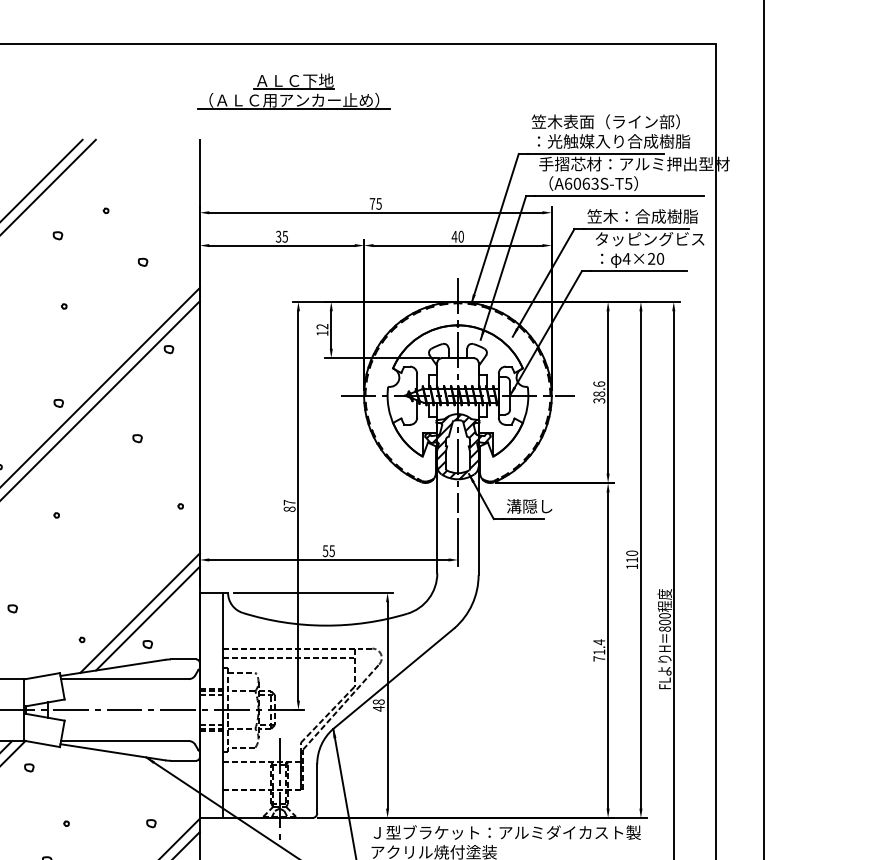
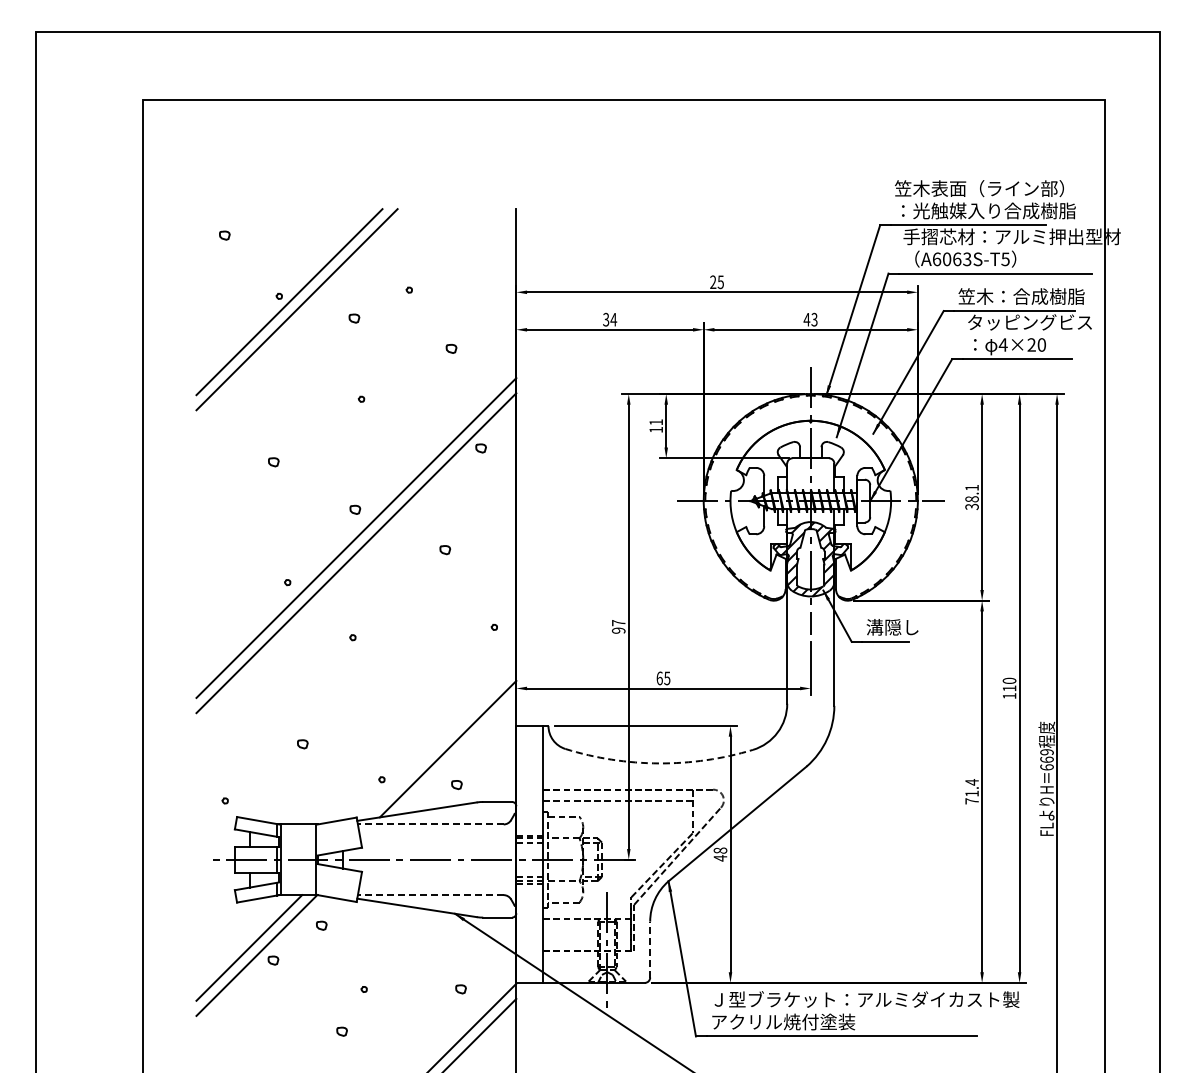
part: (294, 91) -> (624, 153), removed
text: (372, 203) -> (713, 281), 75 -> 25
text: (285, 236) -> (613, 319), 35 -> 34
text: (461, 236) -> (814, 319), 40 -> 43
text: (321, 326) -> (655, 422), 12 -> 11
text: (598, 383) -> (971, 487), 38.6 -> 38.1
text: (289, 509) -> (618, 630), 87 -> 97
text: (325, 551) -> (659, 678), 55 -> 65
line: (147, 618) -> (456, 755), removed
text: (664, 622) -> (1046, 759), 800 -> 669
arc: (325, 625) -> (659, 763), solid -> dashed
line: (124, 679) -> (430, 824), solid -> dashed
line: (124, 741) -> (430, 895), solid -> dashed
line: (317, 788) -> (650, 949), solid -> dashed

